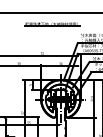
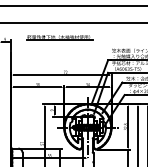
part: (52, 24) -> (59, 37), moved

